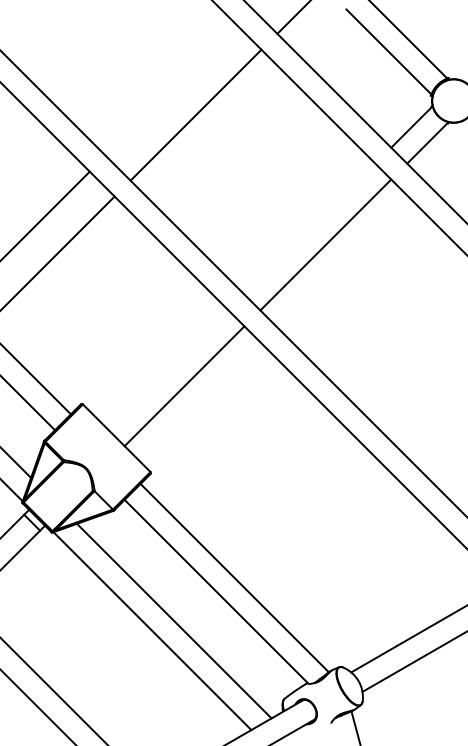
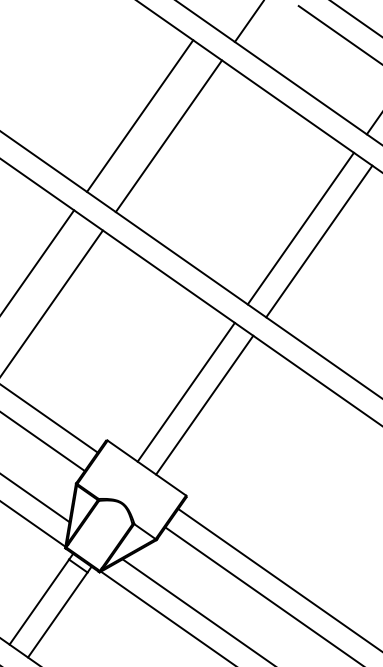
line: (170, 89) -> (139, 115), added
line: (309, 228) -> (300, 228), added
line: (168, 370) -> (186, 392), added

